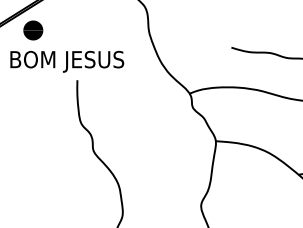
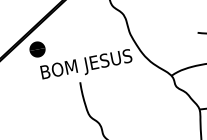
text: (67, 61) -> (86, 65), moved

